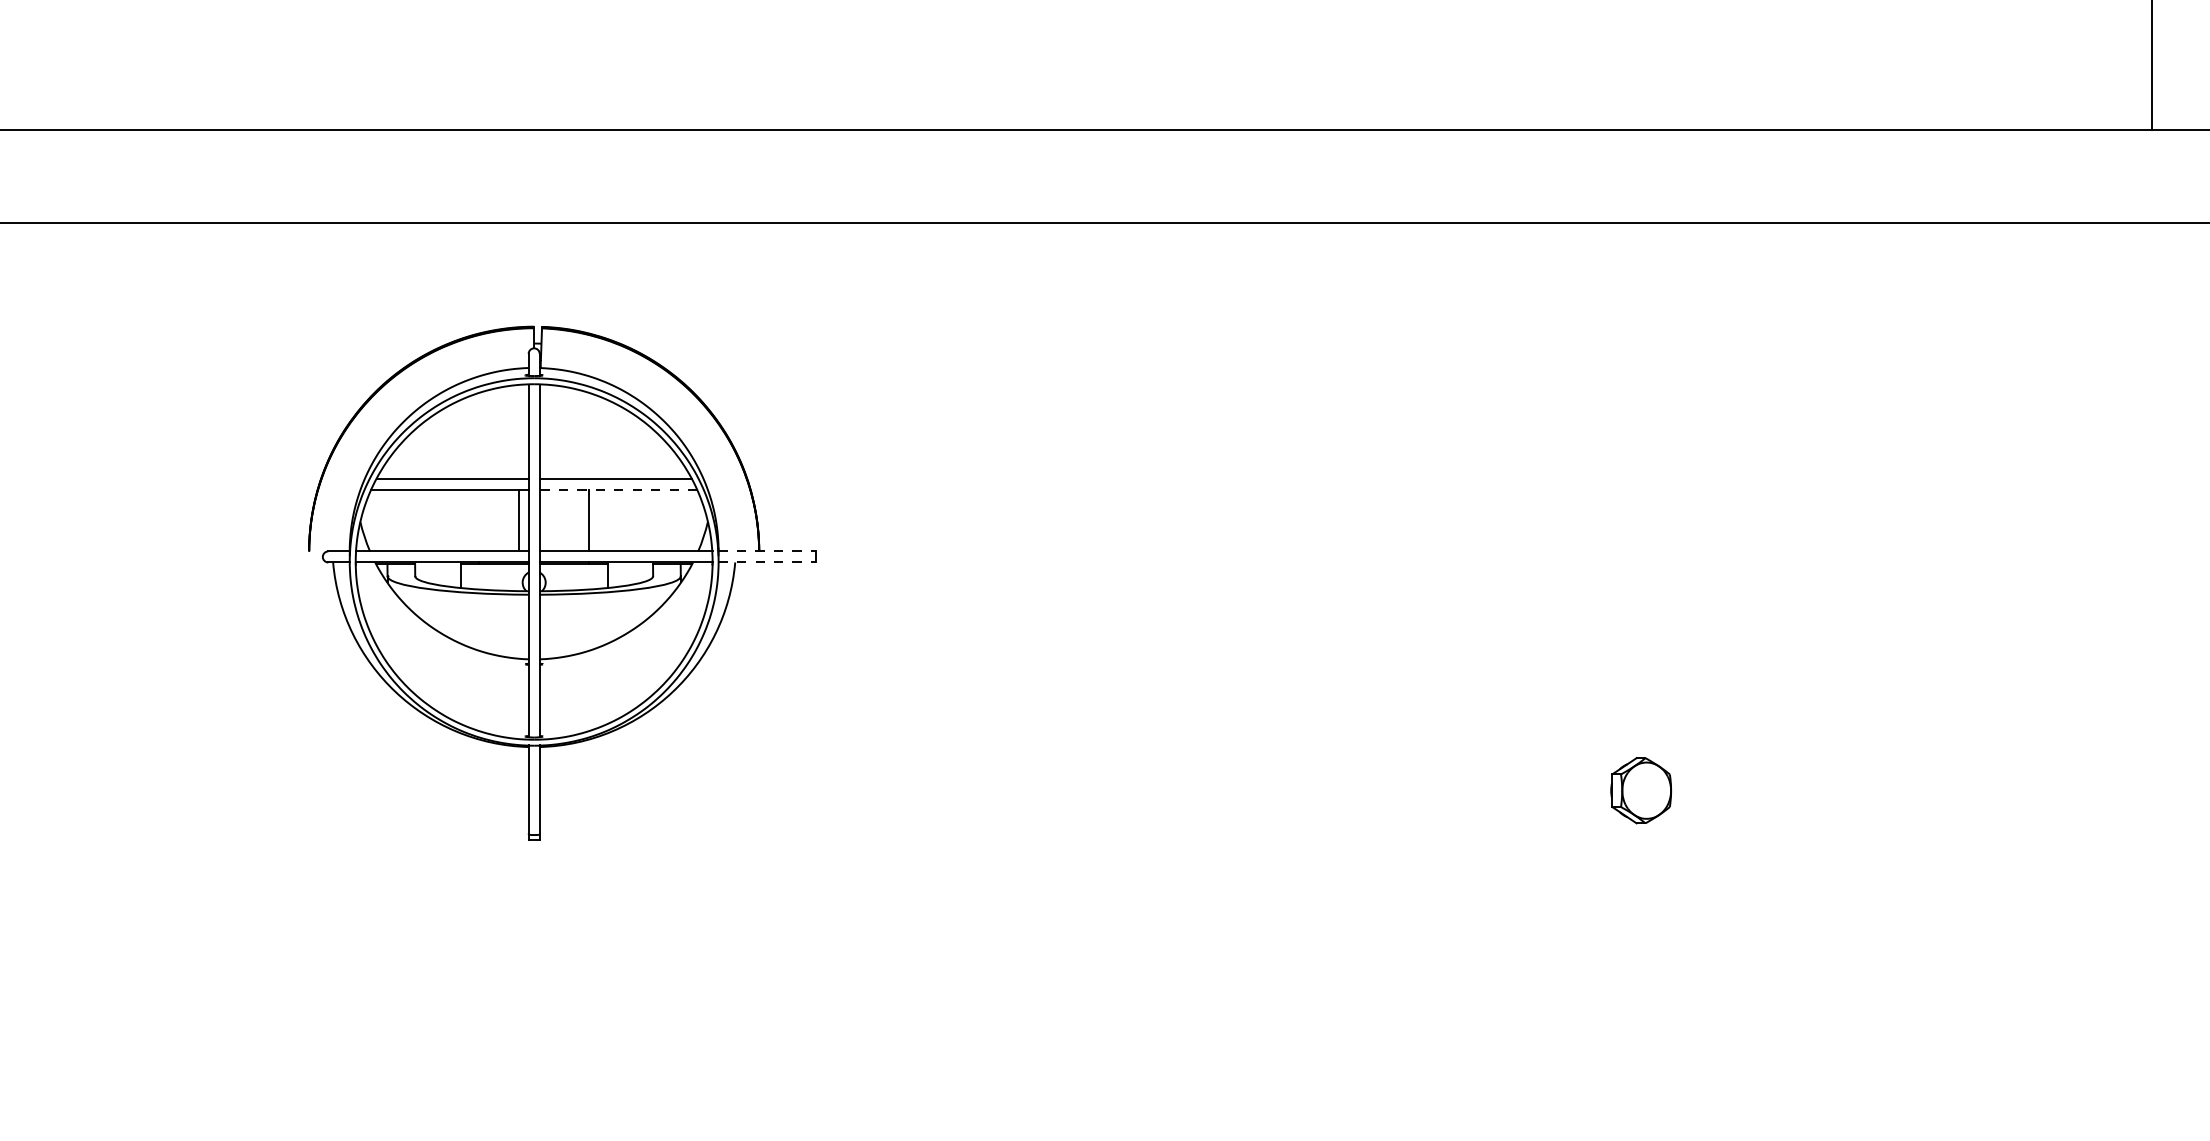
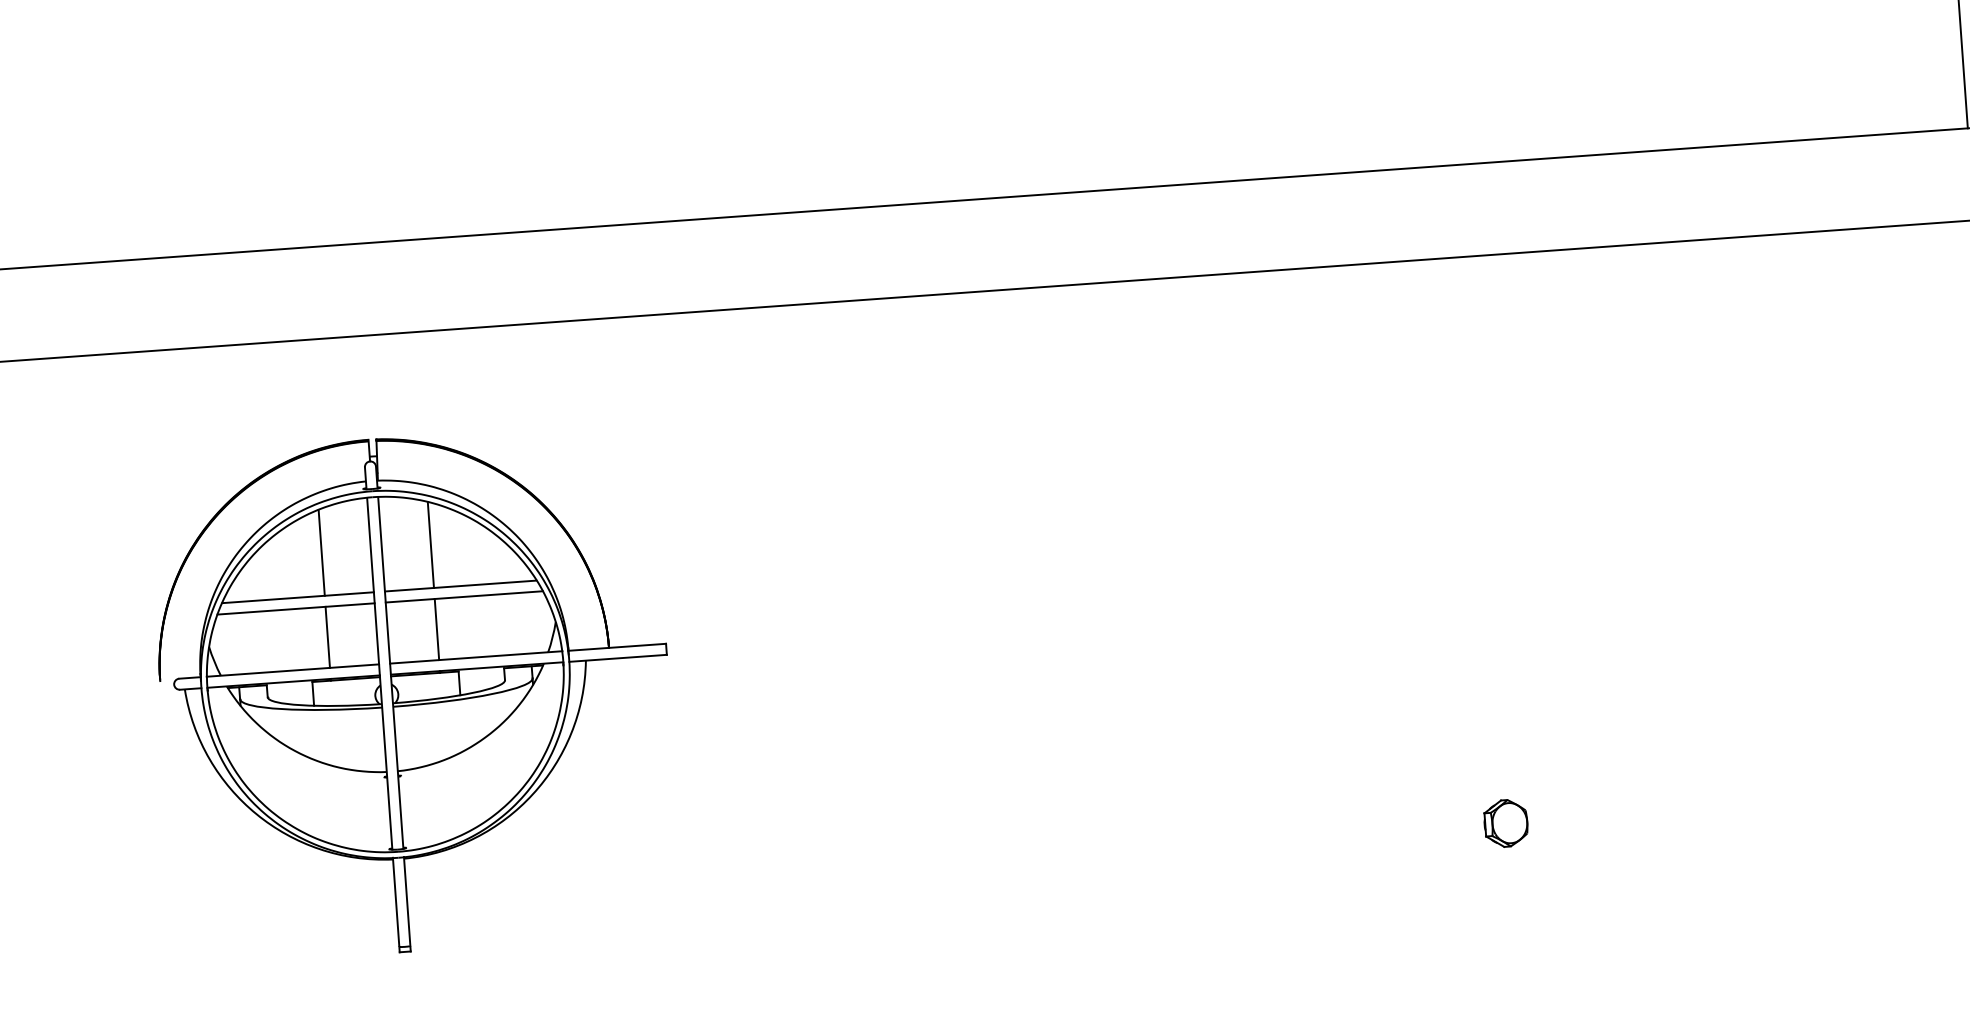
line: (479, 436) -> (321, 553), added
line: (588, 436) -> (430, 545), added
line: (618, 490) -> (464, 597), dashed -> solid
line: (519, 520) -> (327, 637), moved
line: (767, 551) -> (617, 647), dashed -> solid
line: (767, 562) -> (618, 658), dashed -> solid
part: (1641, 790) -> (1506, 823), size x0.71

